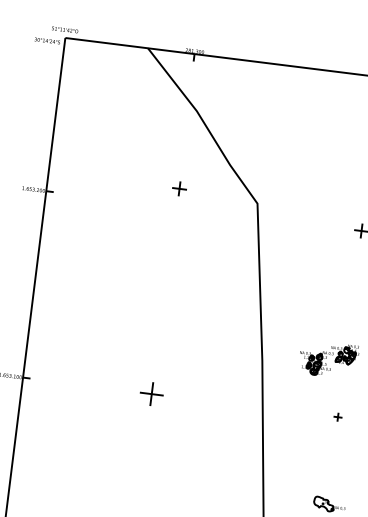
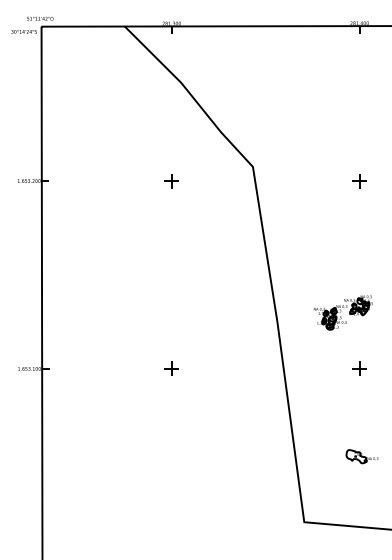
part: (179, 189) -> (171, 181), moved
part: (151, 393) -> (171, 368), size x0.62
part: (337, 416) -> (359, 368), size x1.67

